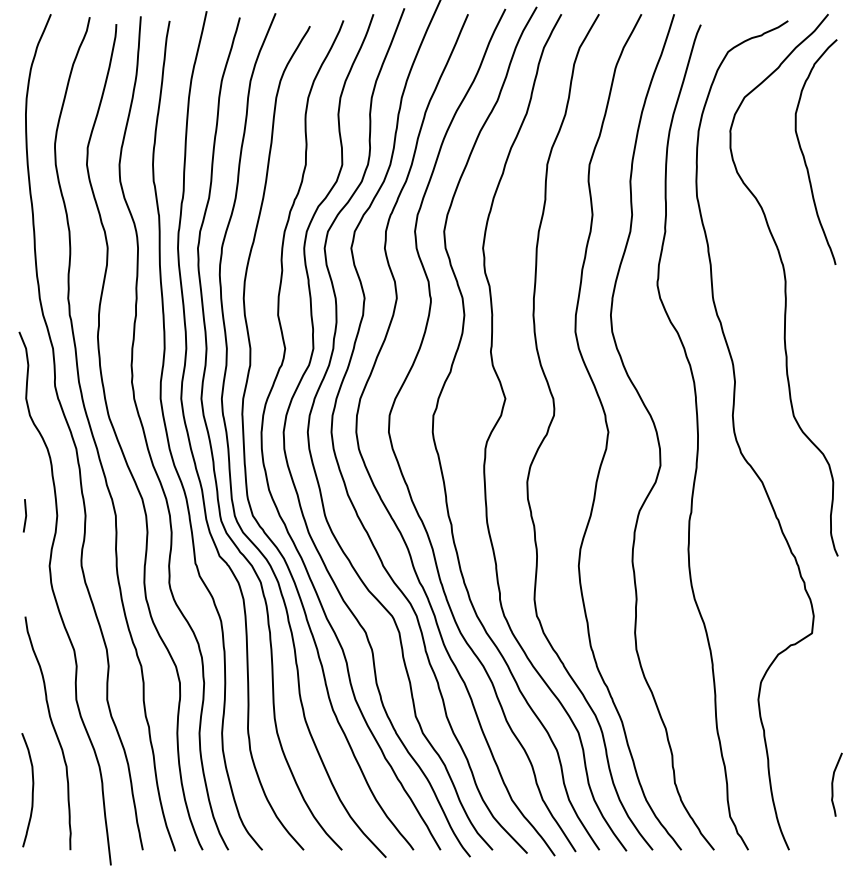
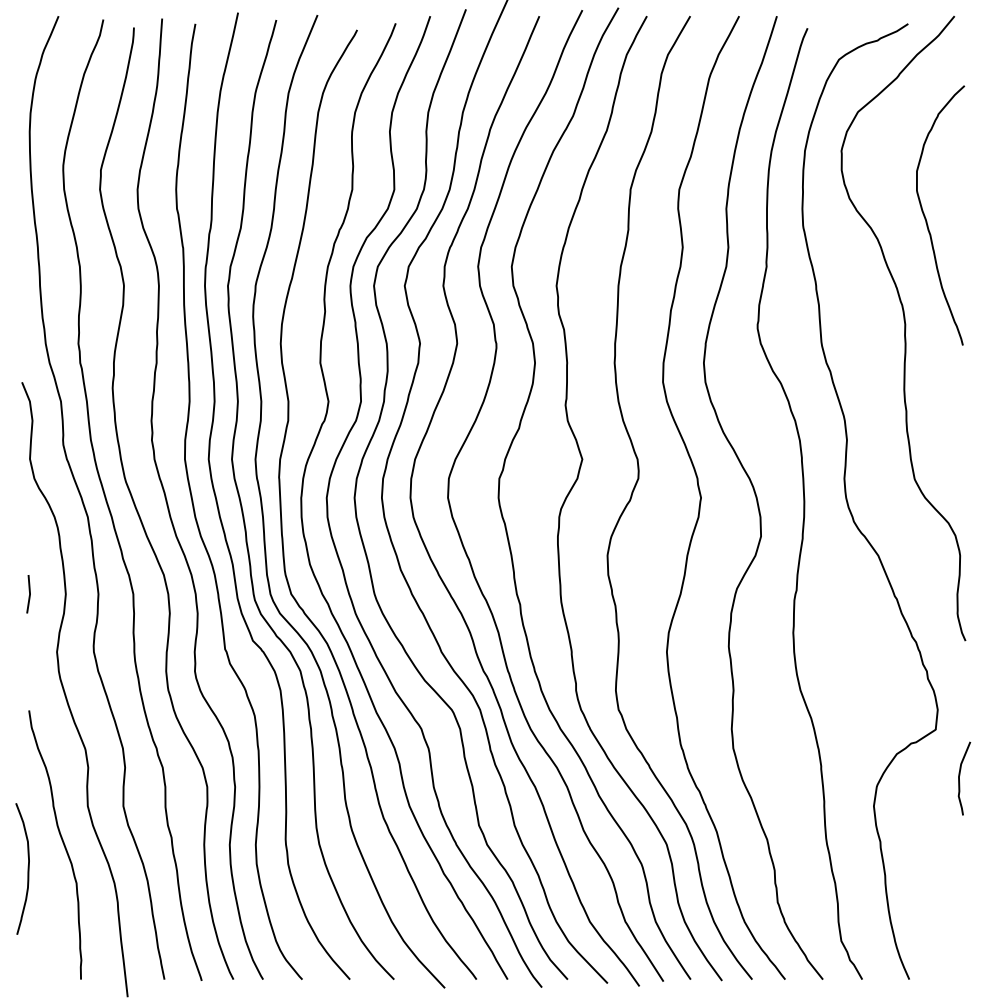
curve: (804, 155) -> (927, 219), moved
curve: (833, 784) -> (960, 778), moved
curve: (32, 790) -> (28, 869), moved

